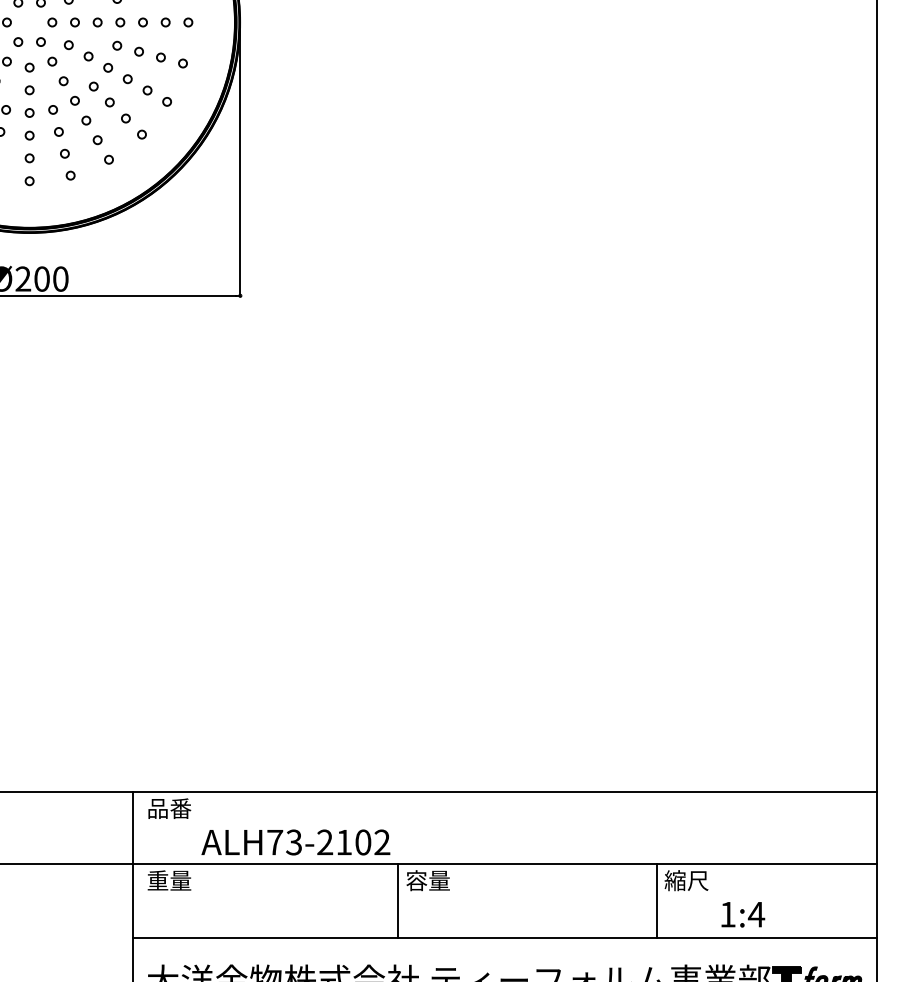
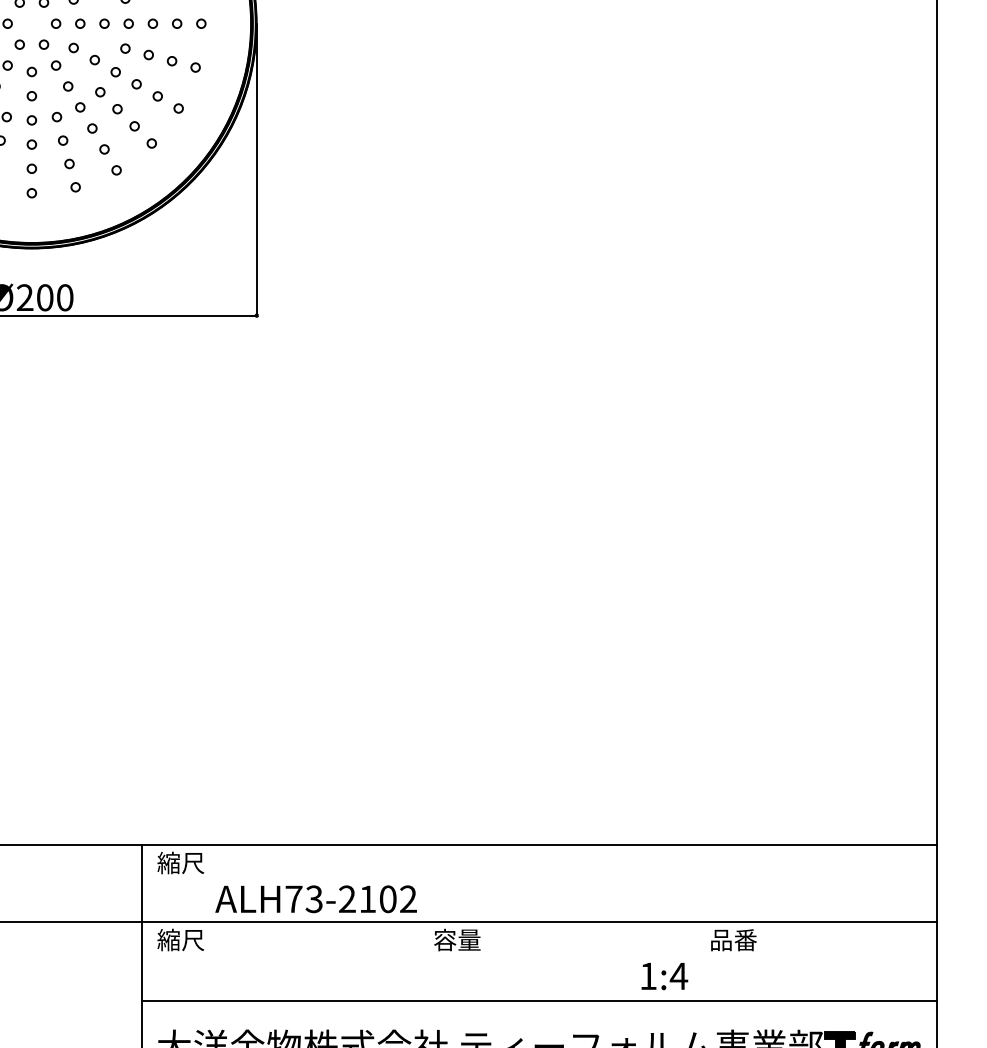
text: (168, 808) -> (180, 862), 品番 -> 縮尺
text: (168, 880) -> (180, 939), 重量 -> 縮尺
text: (686, 880) -> (733, 939), 縮尺 -> 品番
line: (398, 900) -> (425, 961), removed
line: (656, 900) -> (701, 961), removed
text: (742, 914) -> (664, 976), moved

